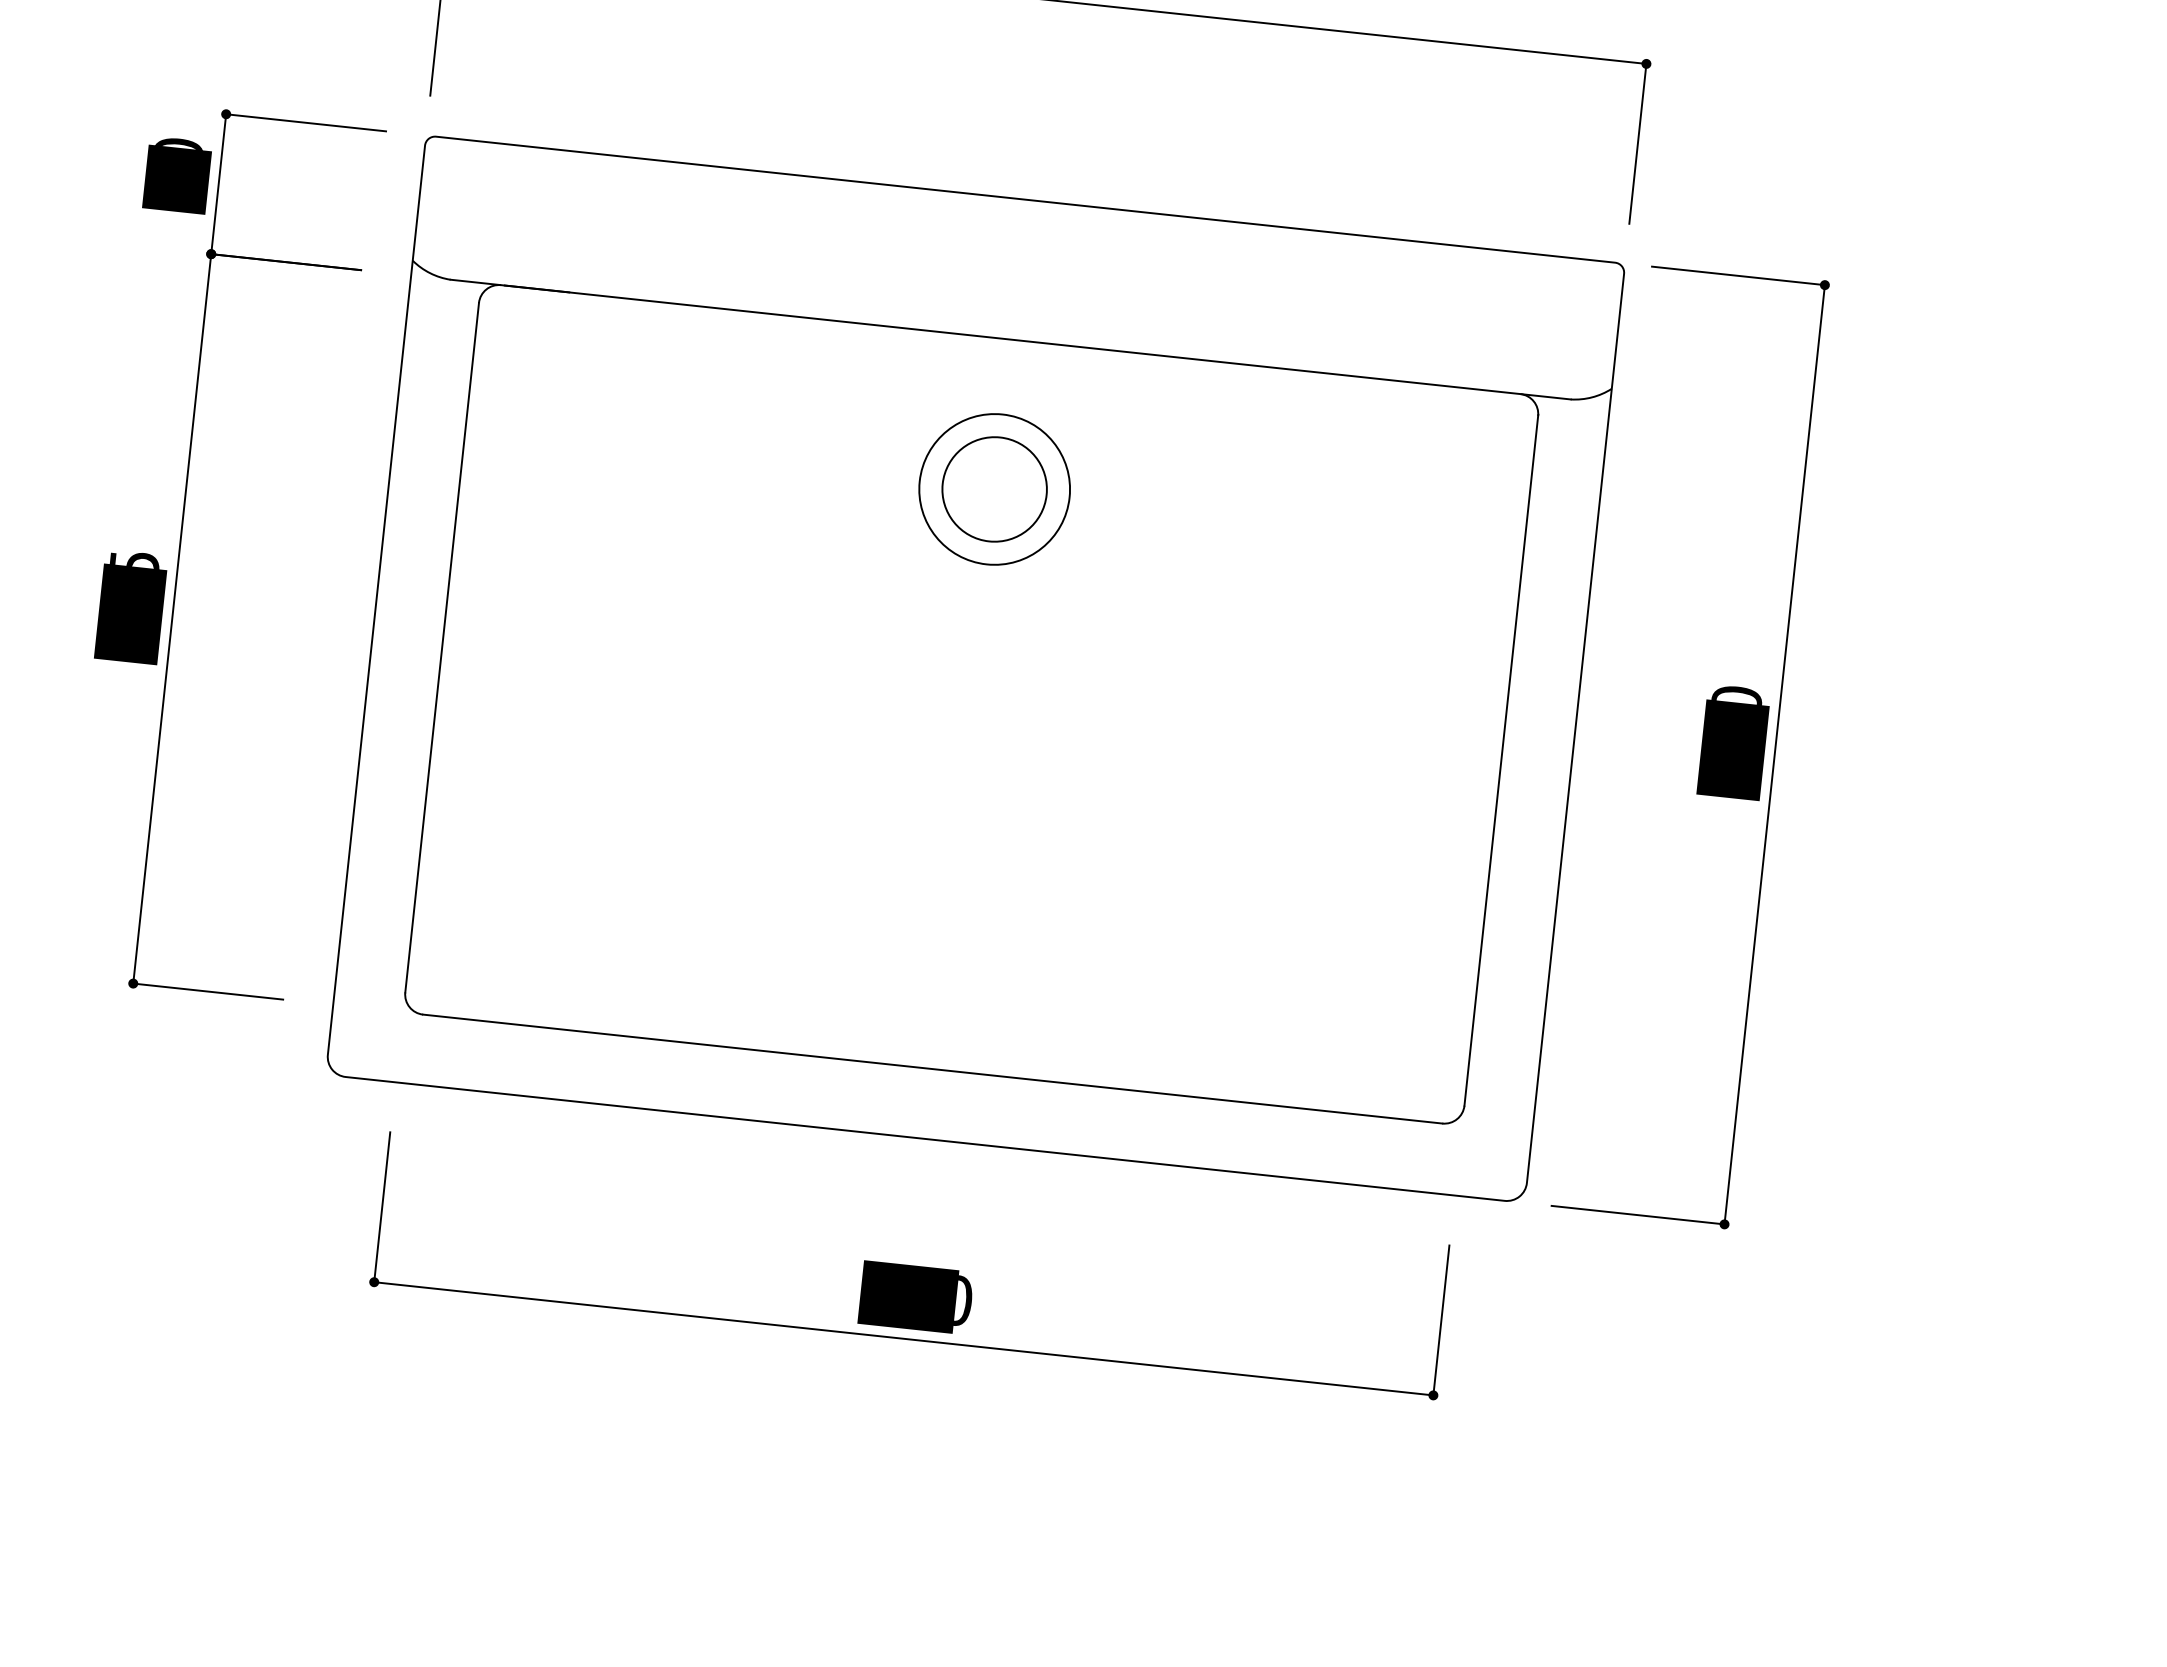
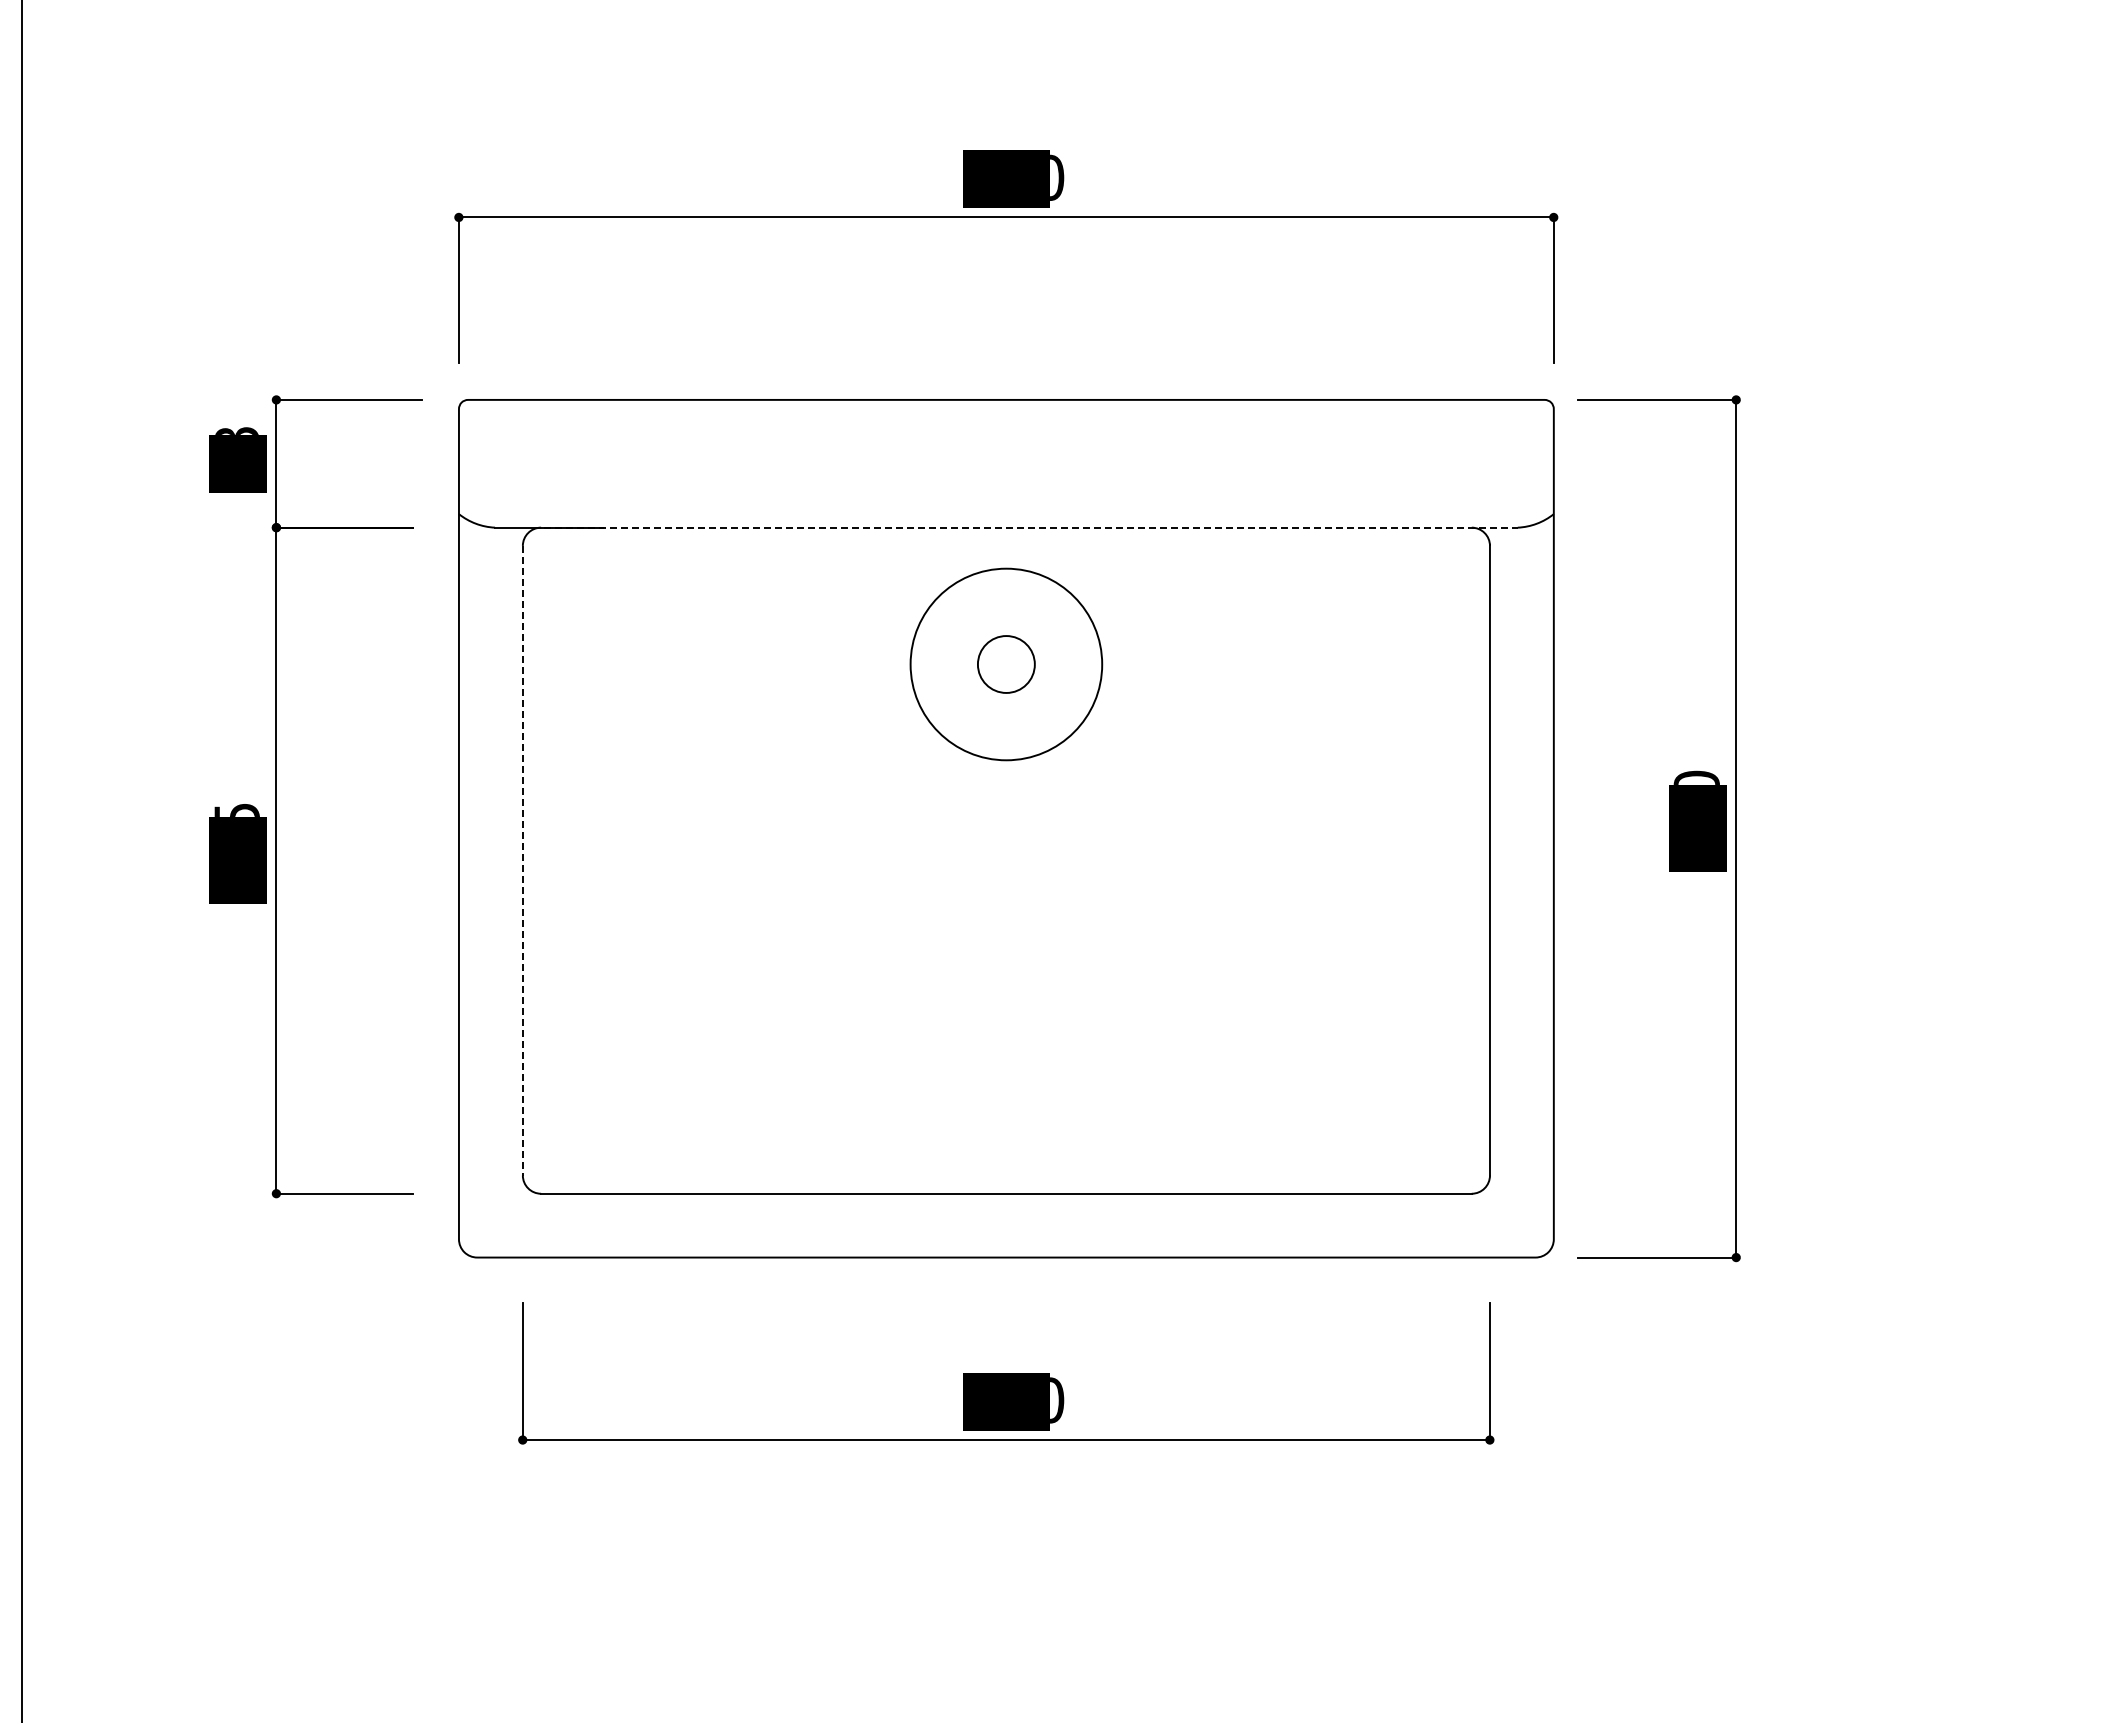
text: (178, 143) -> (236, 430), 70 -> 73
line: (1038, 342) -> (1031, 527), solid -> dashed
circle: (993, 489) -> (1005, 664), size x0.6
circle: (993, 489) -> (1005, 664), size x1.4
line: (441, 647) -> (522, 860), solid -> dashed

